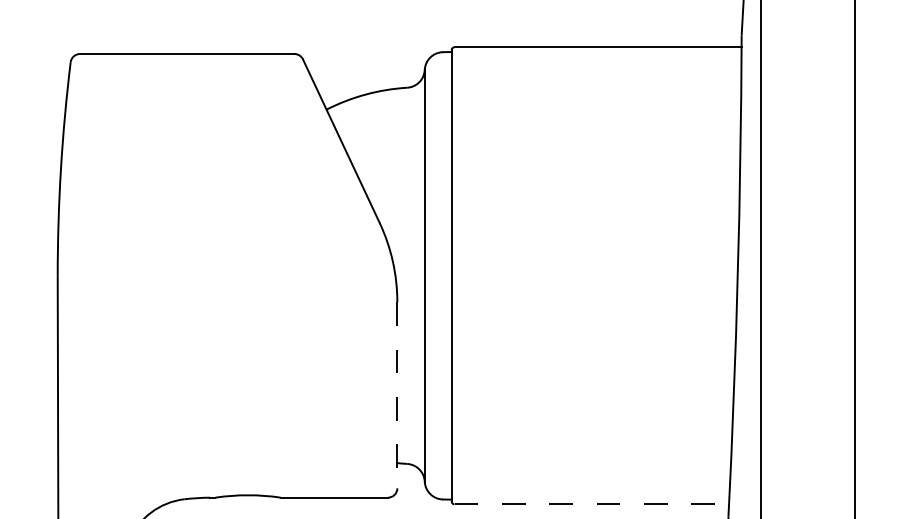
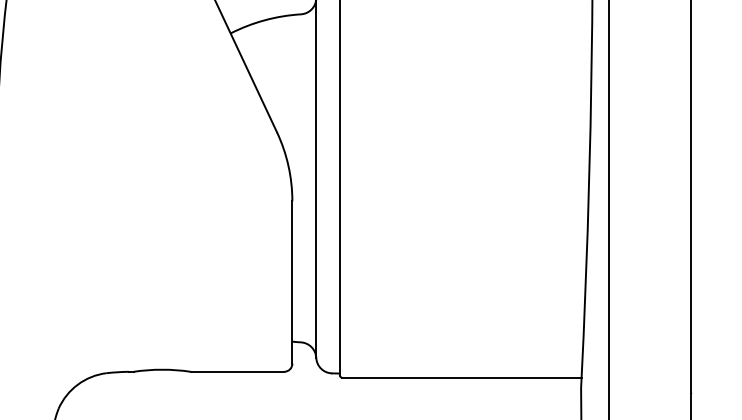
line: (397, 395) -> (292, 282), dashed -> solid
line: (592, 504) -> (462, 377), dashed -> solid

